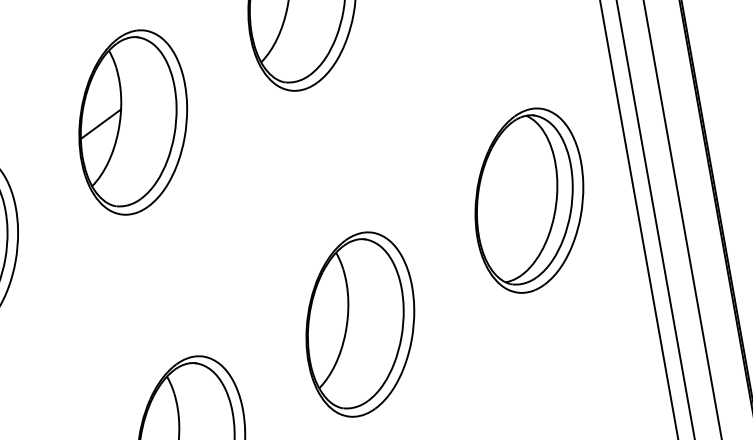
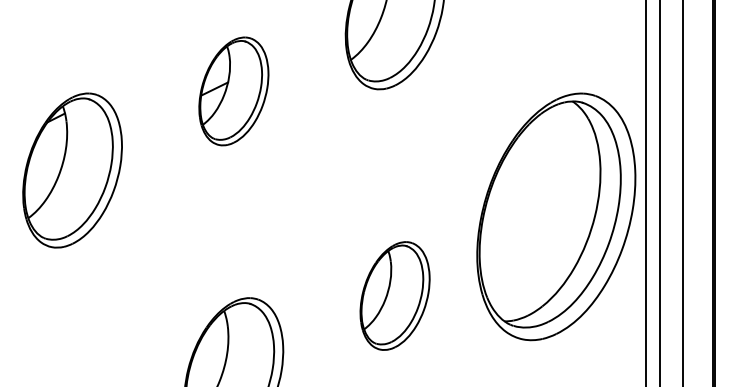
part: (132, 122) -> (233, 91), size x0.7
part: (529, 200) -> (556, 216), size x1.6
part: (359, 324) -> (394, 295), size x0.7

